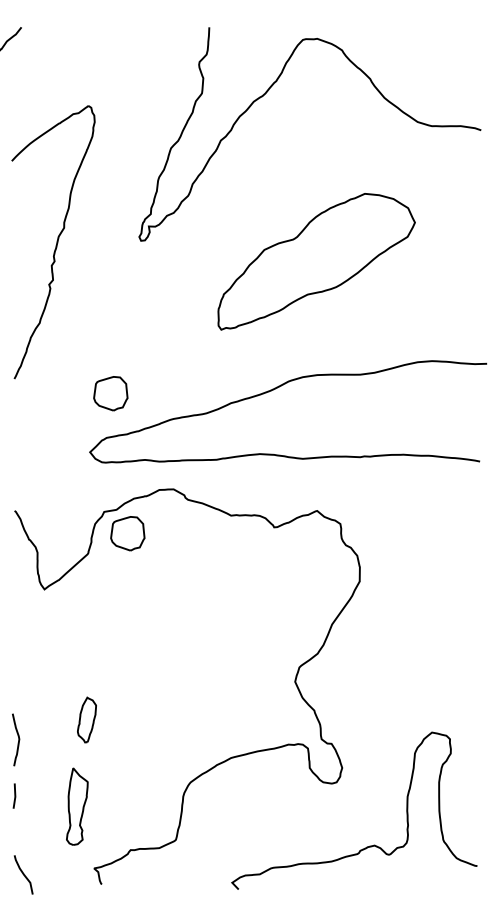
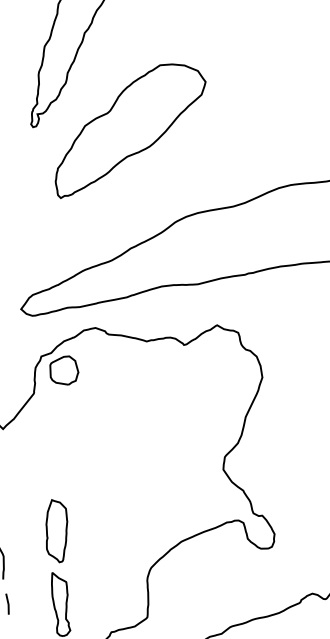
part: (316, 261) -> (129, 128), moved
part: (110, 393) -> (29, 257), removed
part: (86, 719) -> (56, 530), size x1.67

